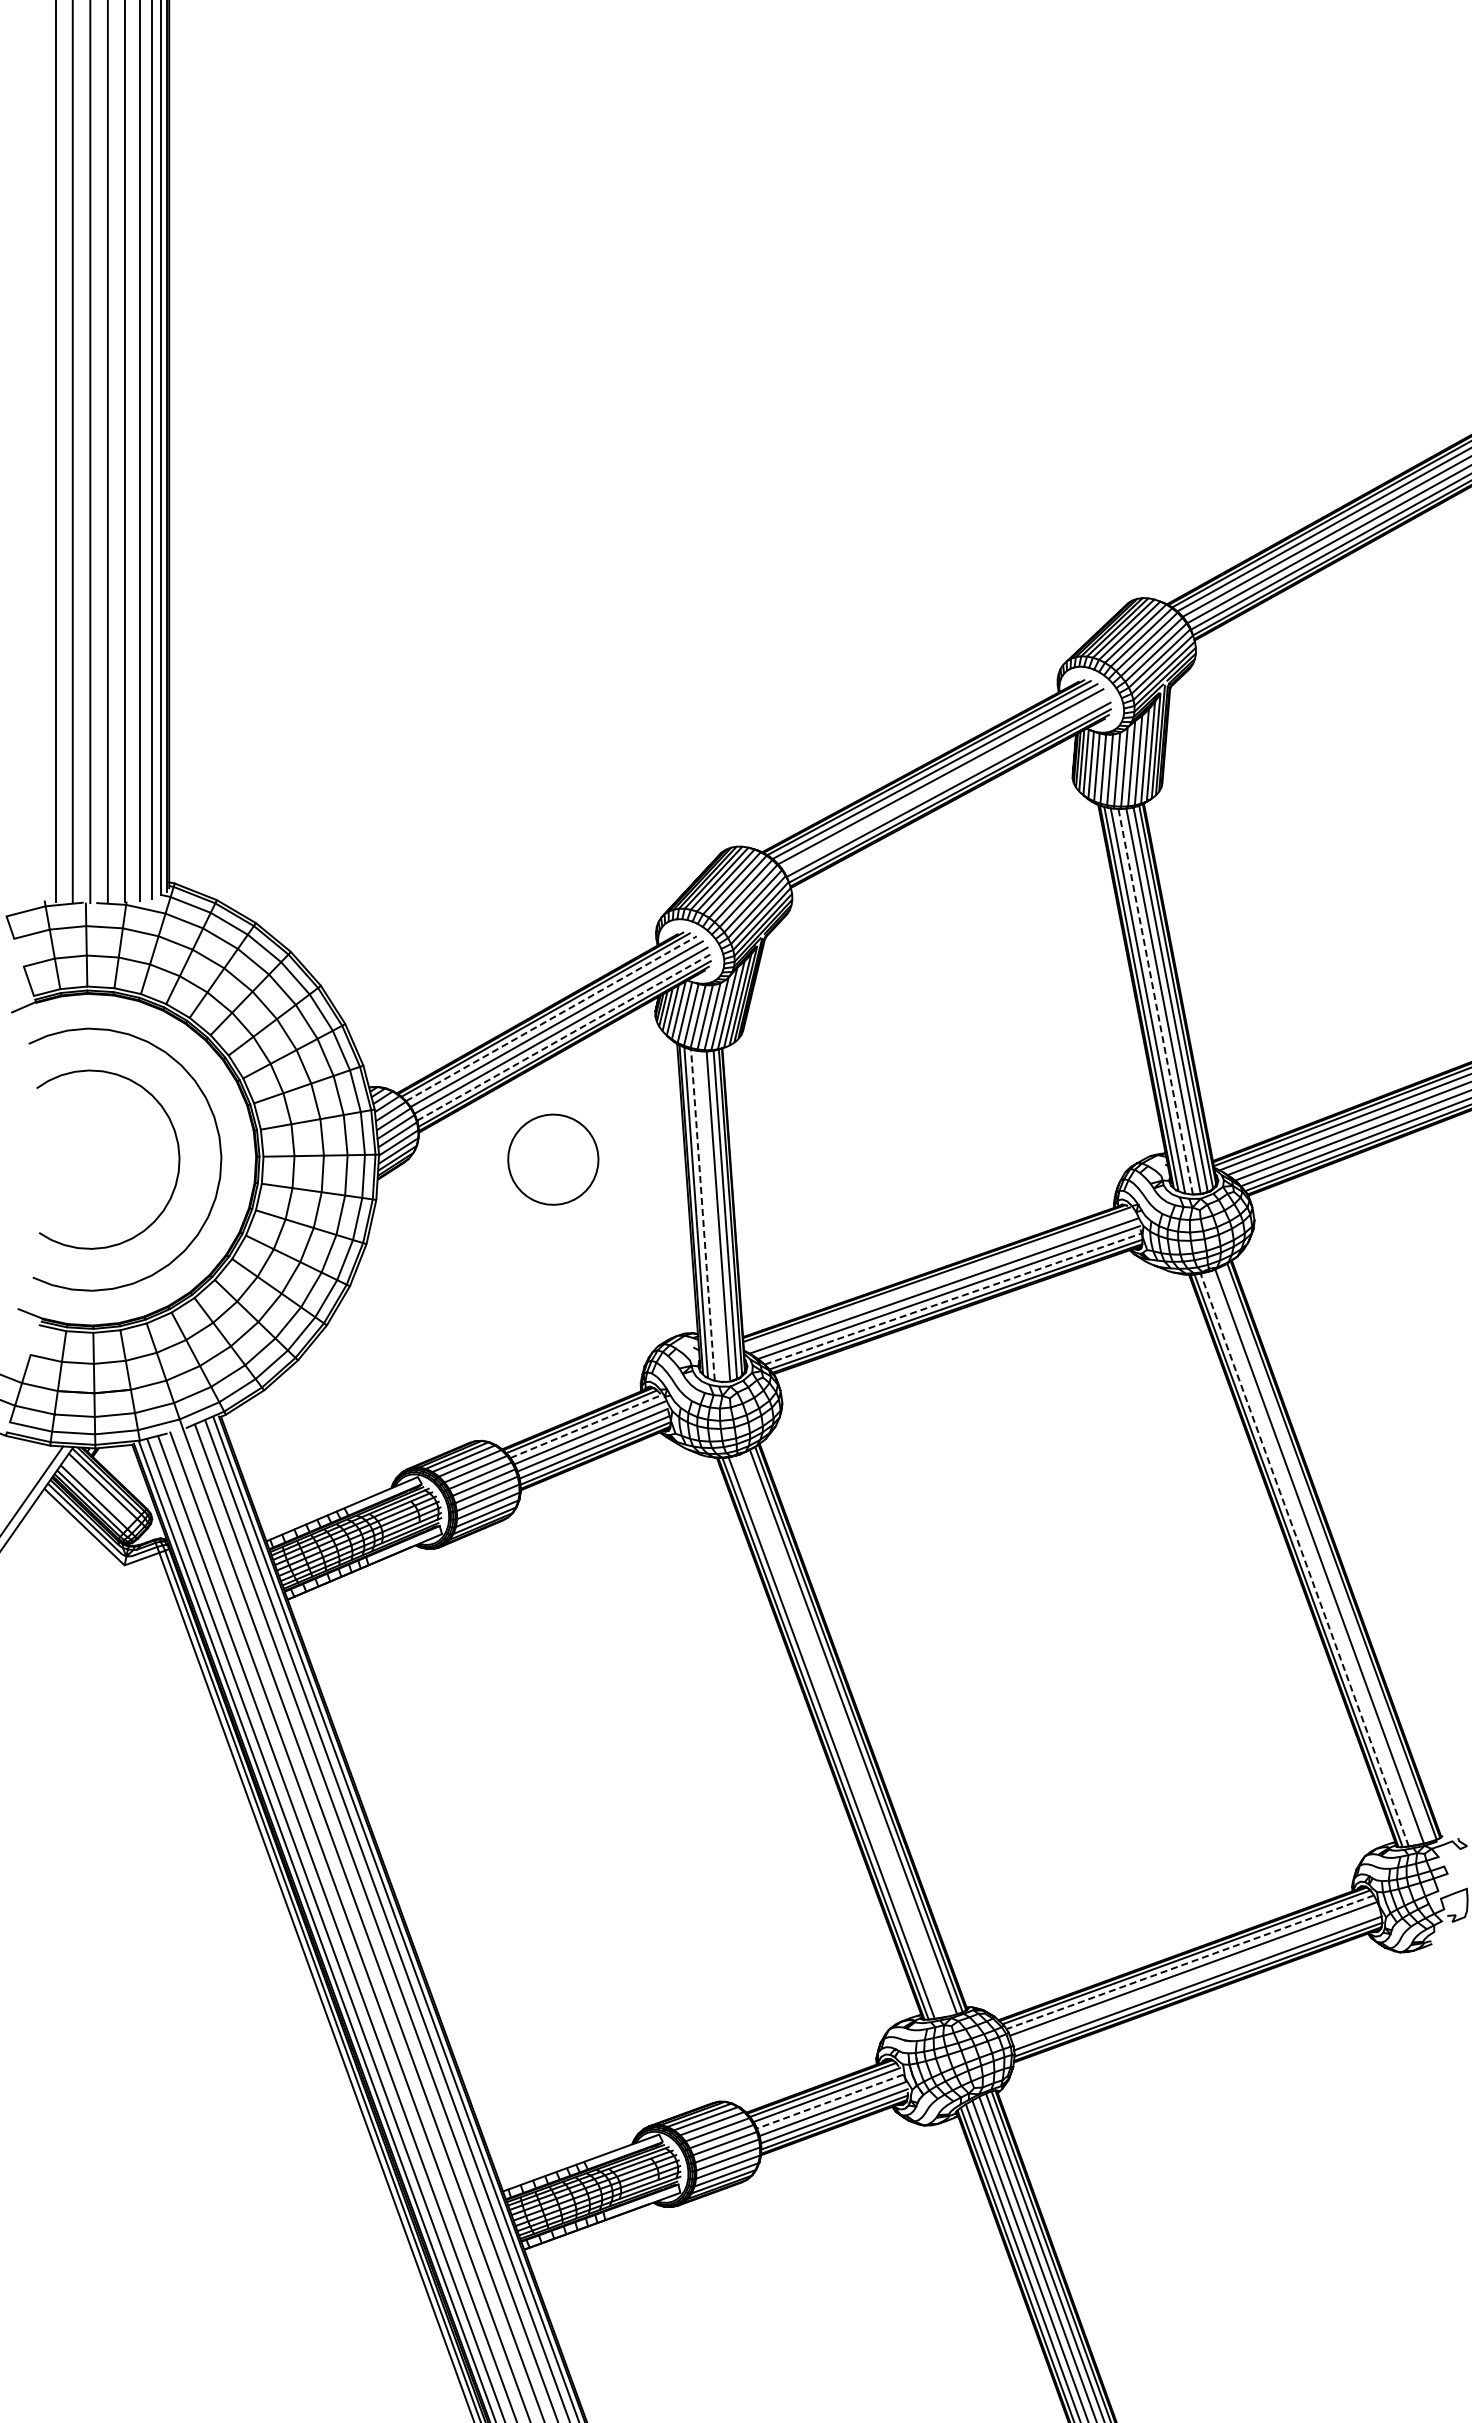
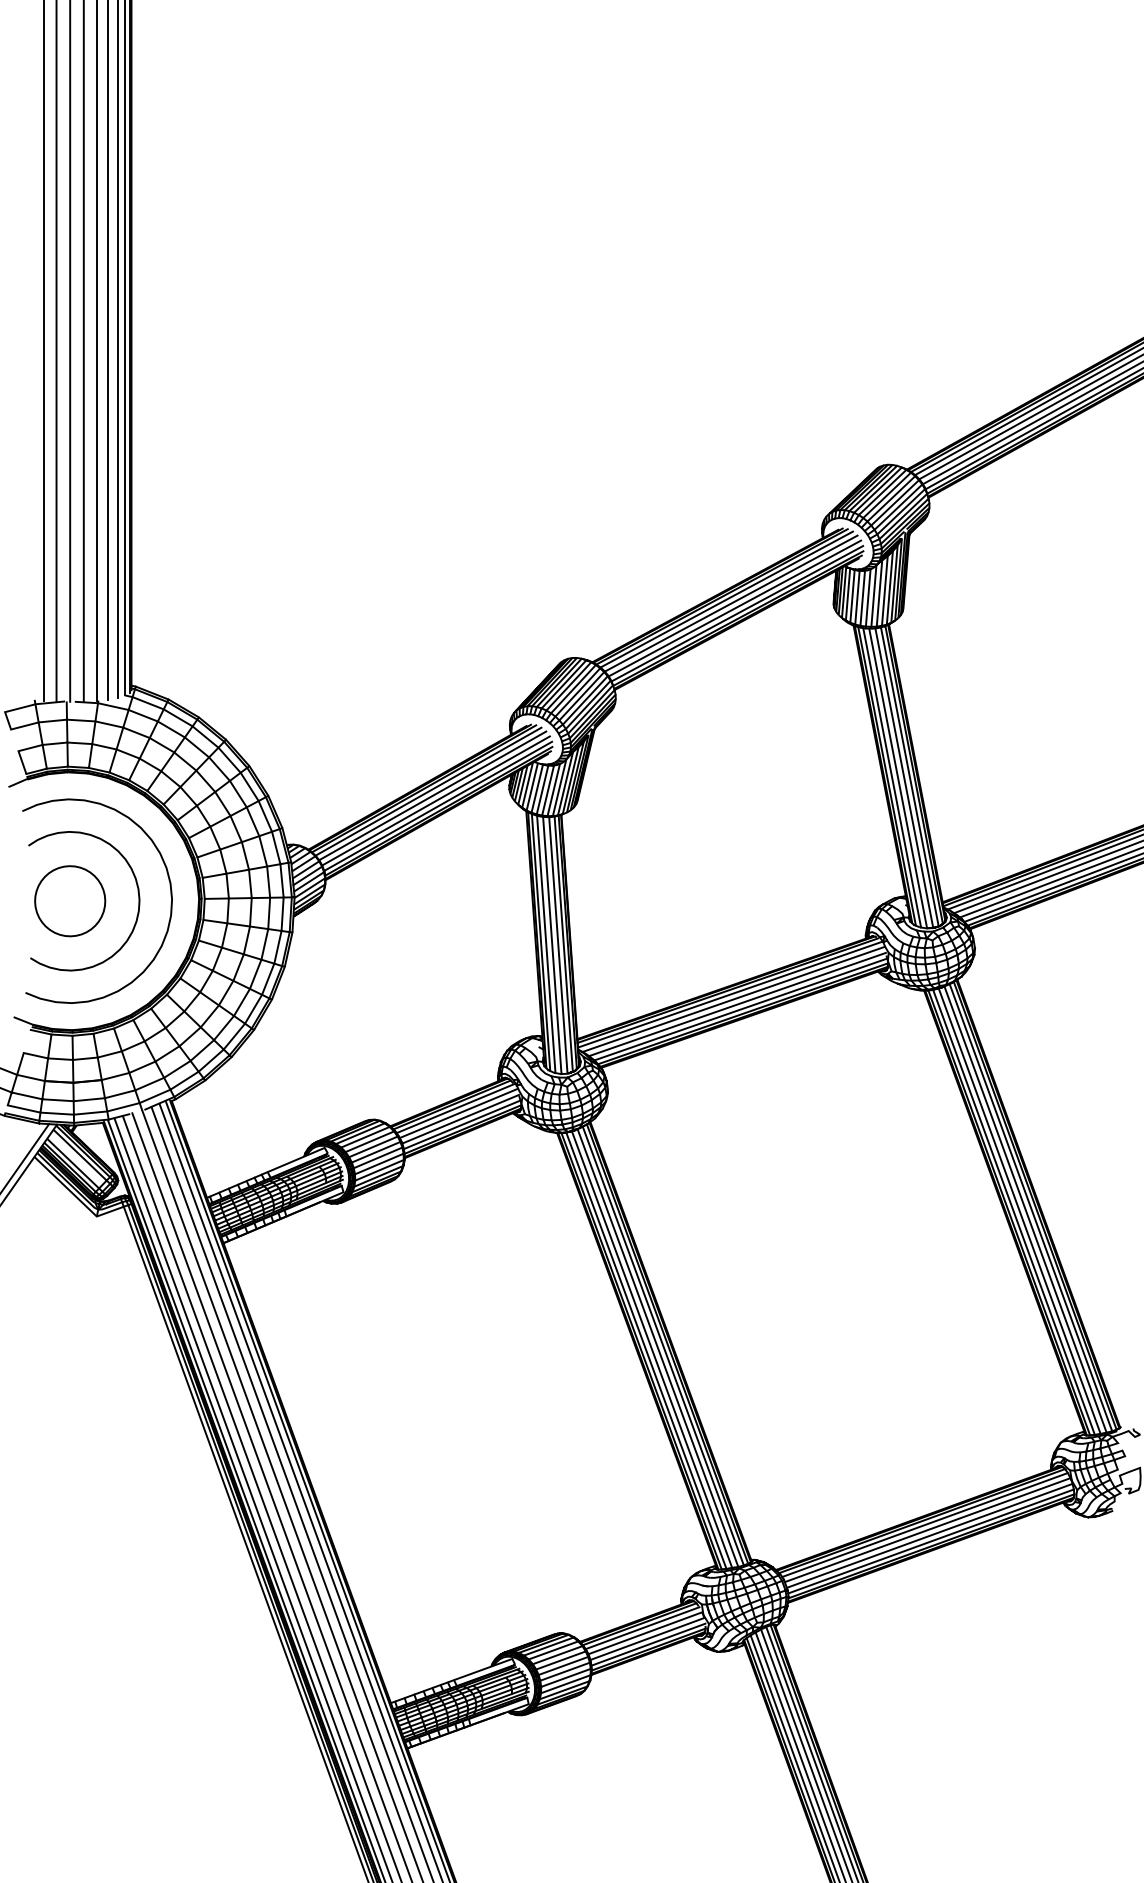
line: (945, 782) -> (734, 608), added
line: (1155, 1001) -> (898, 778), dashed -> solid
line: (551, 1018) -> (428, 791), dashed -> solid
line: (564, 1037) -> (438, 806), dashed -> solid
part: (553, 1159) -> (70, 901), moved
line: (702, 1215) -> (545, 944), dashed -> solid
line: (710, 1216) -> (552, 945), added
line: (938, 1279) -> (729, 994), added
line: (953, 1299) -> (741, 1009), dashed -> solid
line: (585, 1426) -> (455, 1108), dashed -> solid
line: (1326, 1553) -> (1030, 1207), added
line: (1311, 1558) -> (1019, 1211), added
line: (1304, 1560) -> (1013, 1212), dashed -> solid
line: (846, 1734) -> (657, 1347), added
line: (838, 1736) -> (651, 1349), added
line: (1190, 1962) -> (925, 1525), dashed -> solid
line: (1196, 1976) -> (929, 1536), added
line: (829, 2101) -> (644, 1633), dashed -> solid

